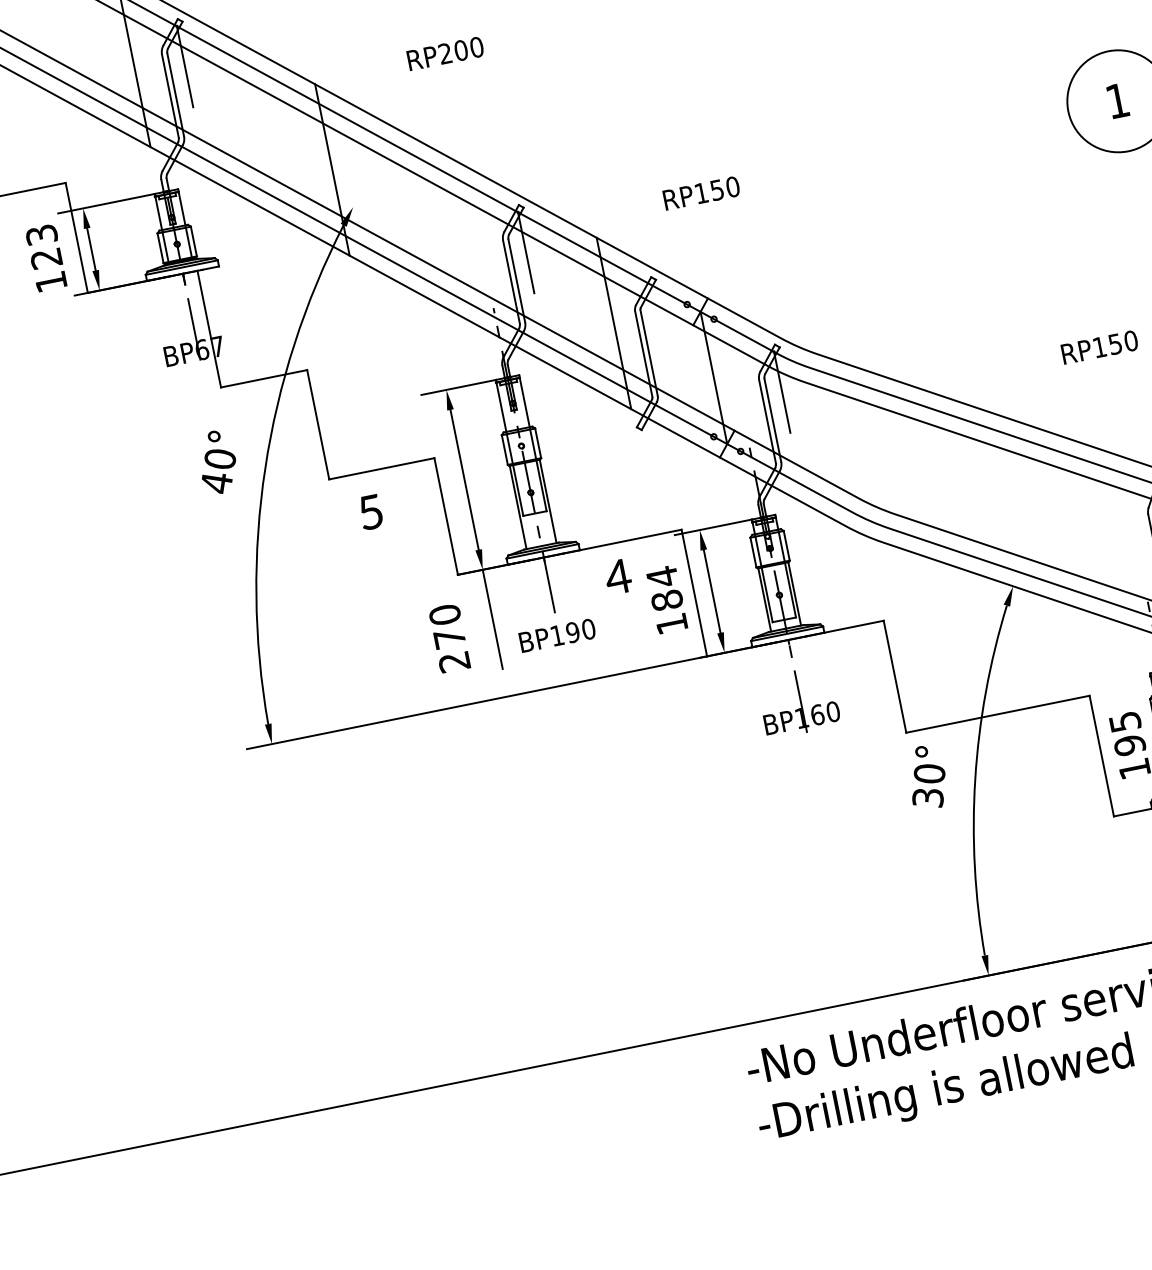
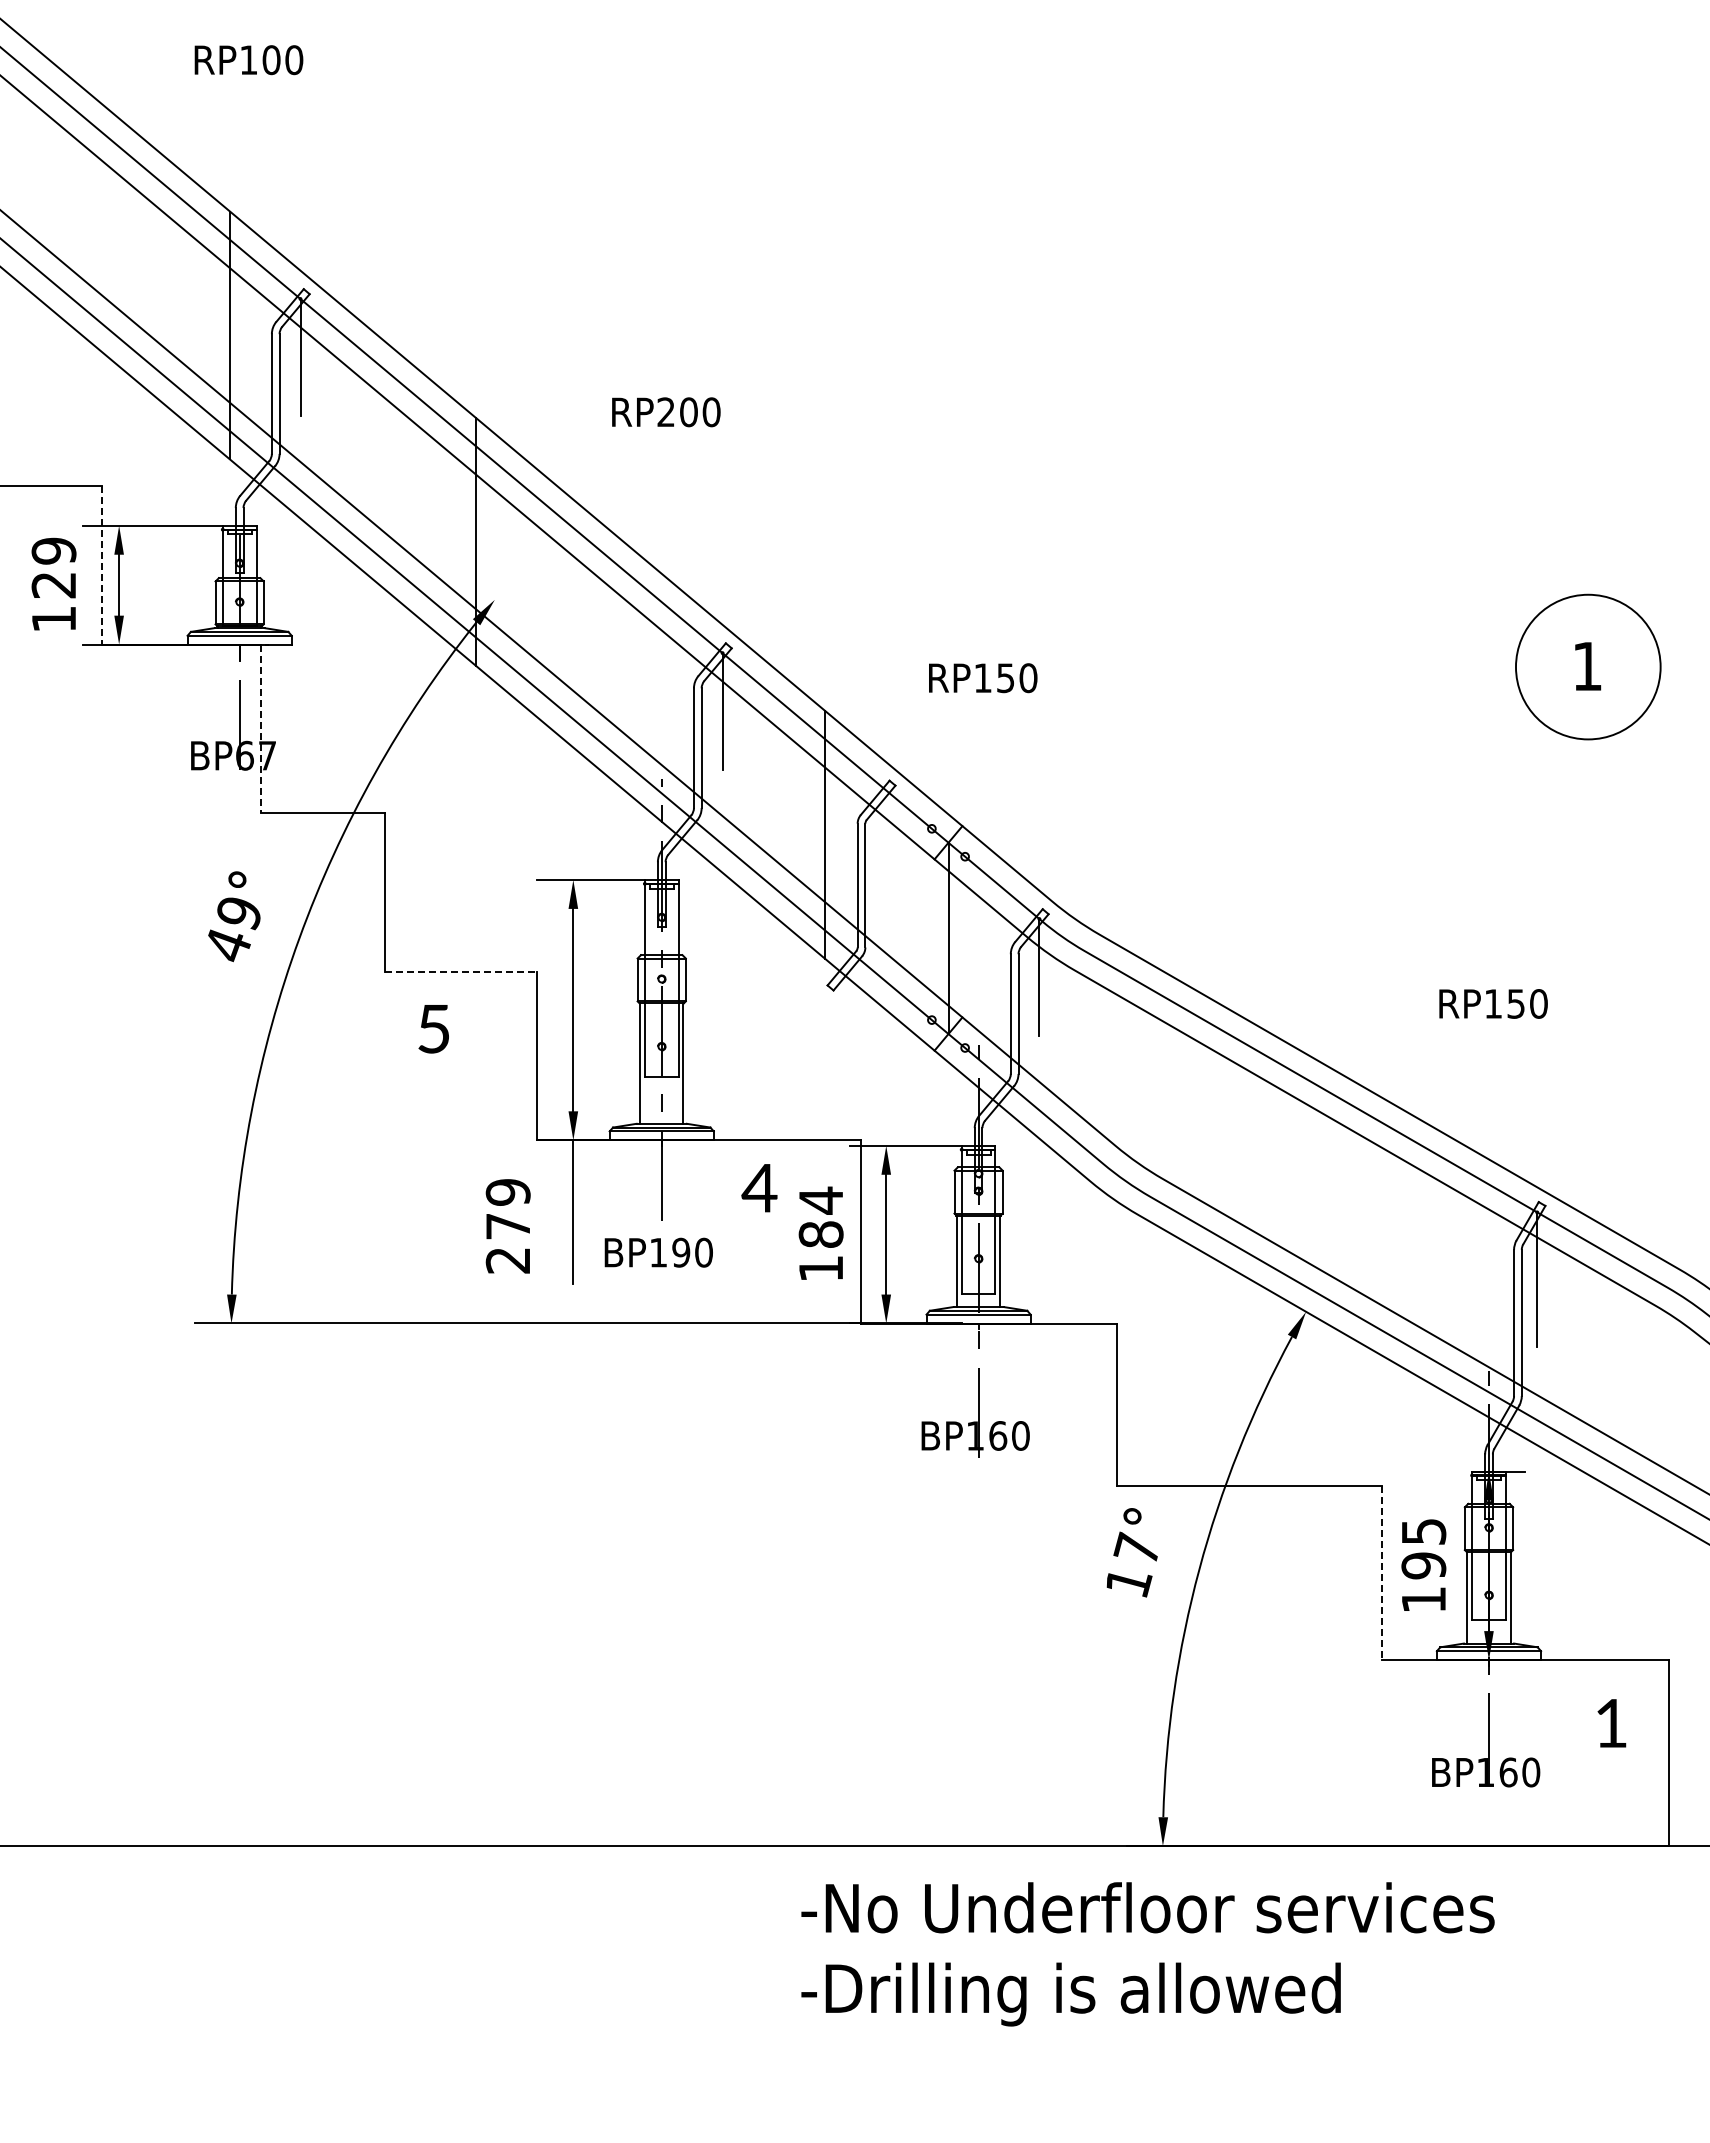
text: (41, 234) -> (53, 550), 123 -> 129
line: (76, 238) -> (101, 565), solid -> dashed
line: (209, 329) -> (260, 729), solid -> dashed
text: (220, 459) -> (239, 913), 40° -> 49°
line: (381, 468) -> (461, 971), solid -> dashed
text: (444, 615) -> (507, 1192), 270 -> 279
line: (1101, 756) -> (1381, 1573), solid -> dashed
text: (928, 785) -> (1132, 1565), 30° -> 17°

